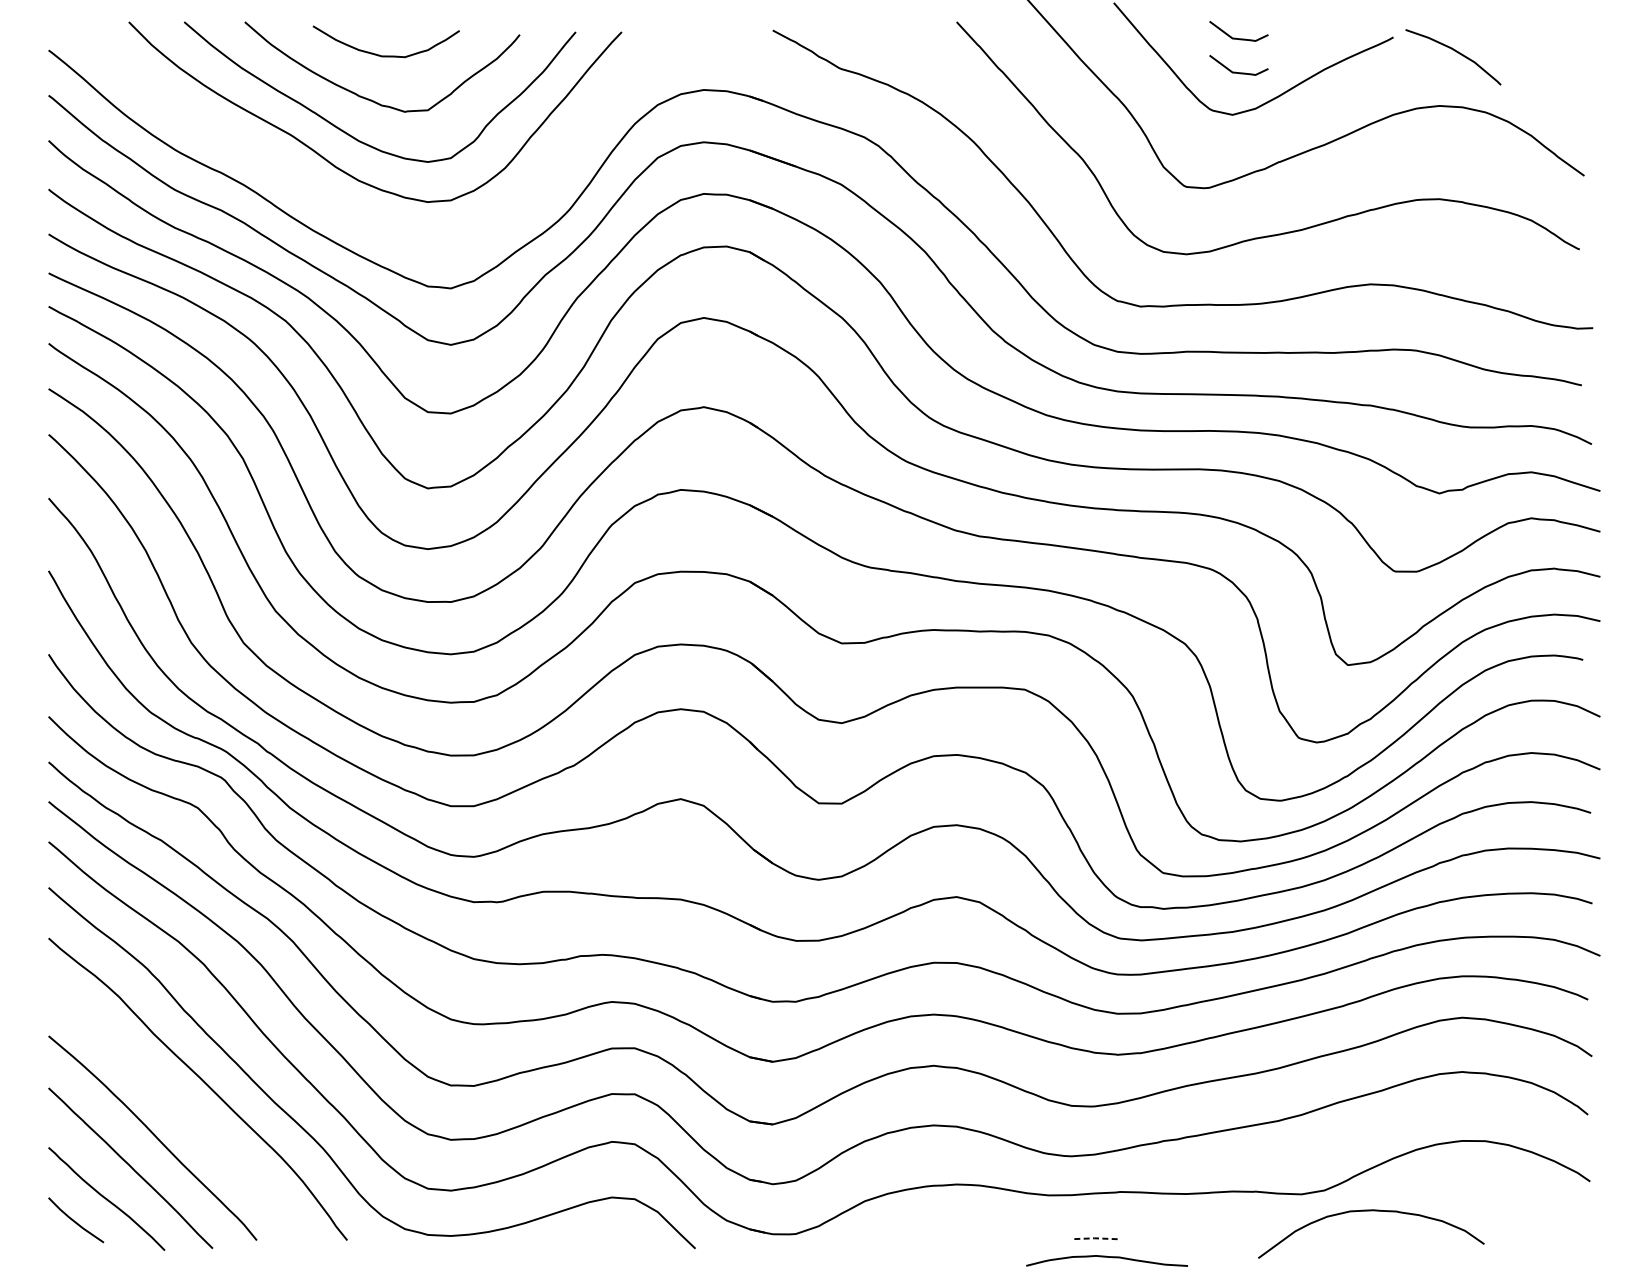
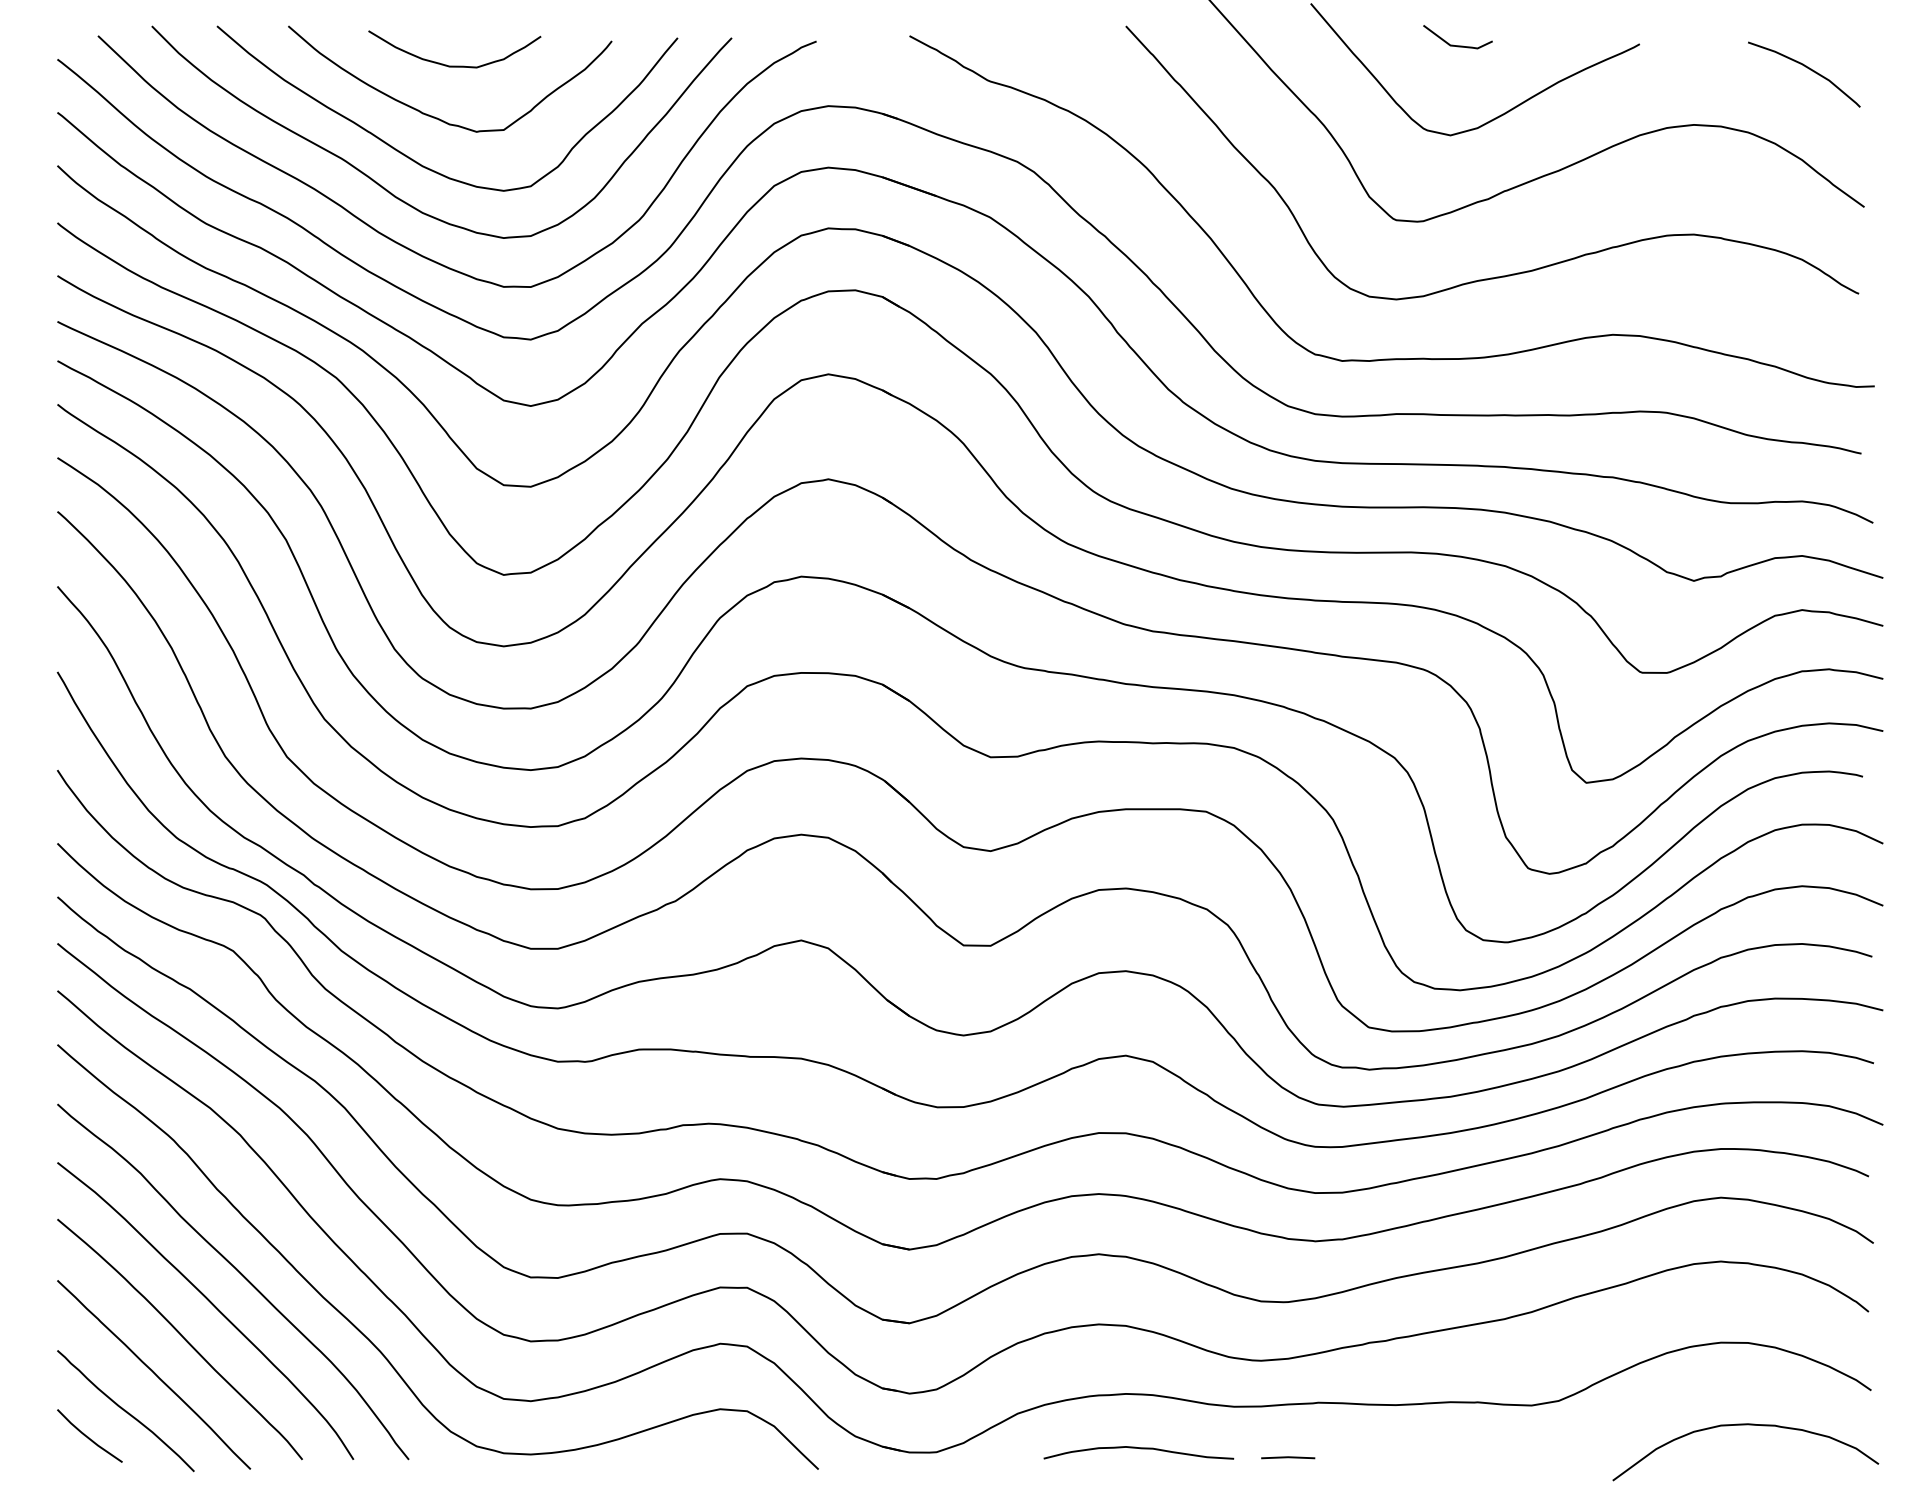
curve: (1456, 52) -> (1808, 69), moved
line: (1238, 72) -> (1457, 85), removed
curve: (348, 211) -> (410, 248), added
curve: (179, 1108) -> (211, 1304), added
curve: (1371, 1211) -> (1745, 1425), moved
line: (1094, 1238) -> (1288, 1457), dashed -> solid
curve: (1108, 1258) -> (1140, 1449), moved

